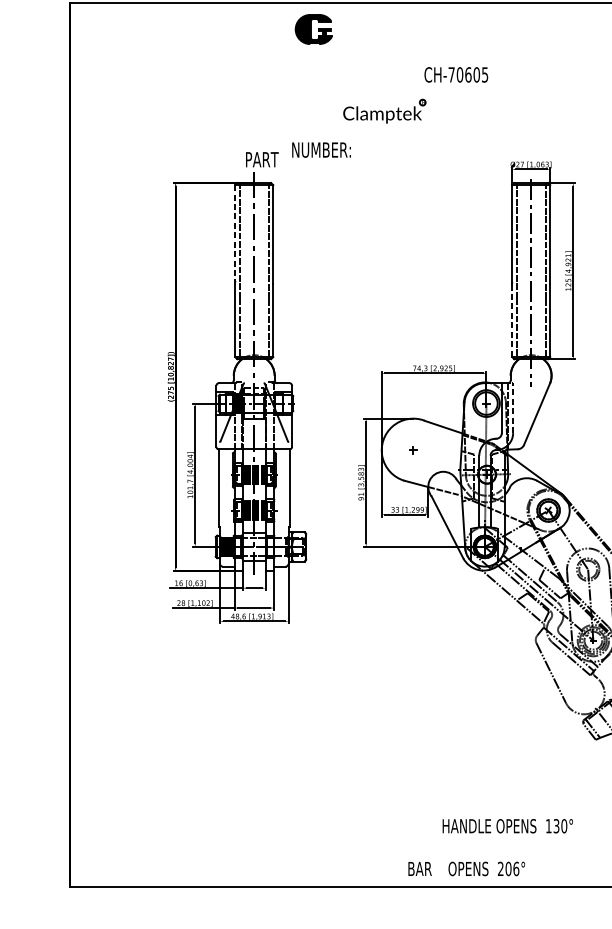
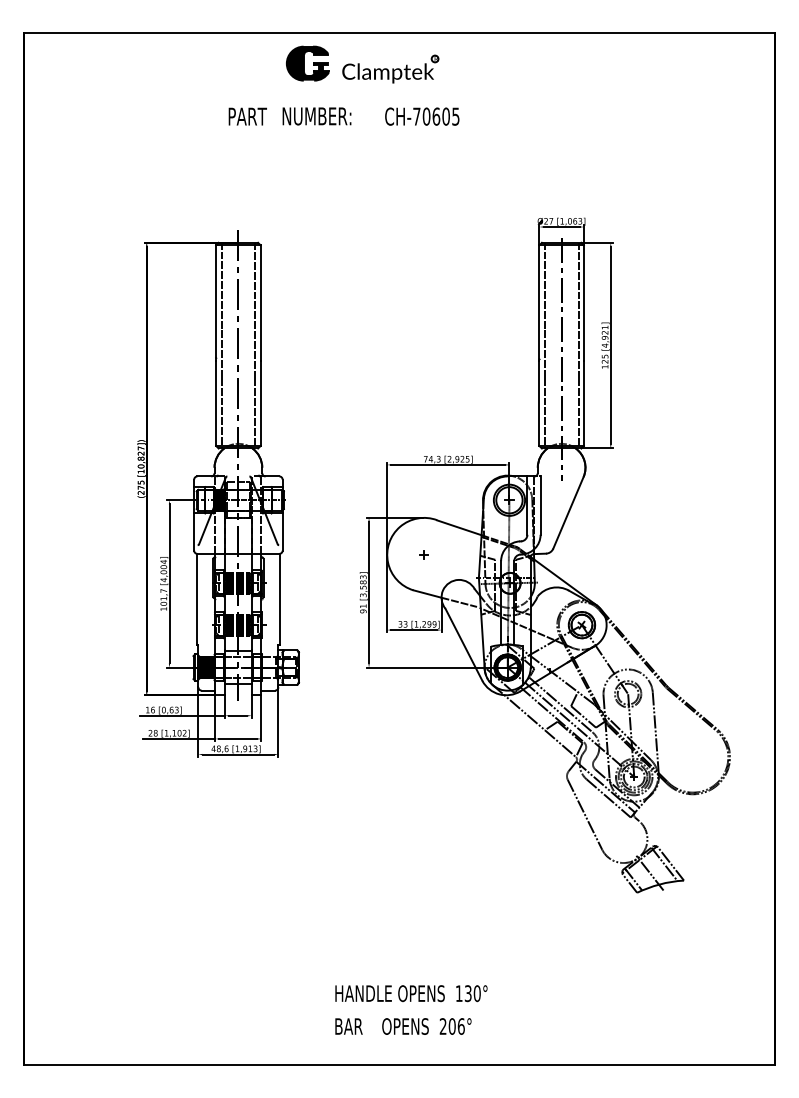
text: (456, 74) -> (422, 116), moved
part: (384, 110) -> (390, 68), moved
text: (321, 150) -> (316, 116), moved
text: (262, 159) -> (247, 116), moved
line: (235, 234) -> (216, 303), dashed -> solid
line: (512, 321) -> (539, 404), dashed -> solid
line: (513, 408) -> (540, 505), dashed -> solid
text: (507, 826) -> (411, 993), moved
text: (466, 868) -> (403, 1026), moved

